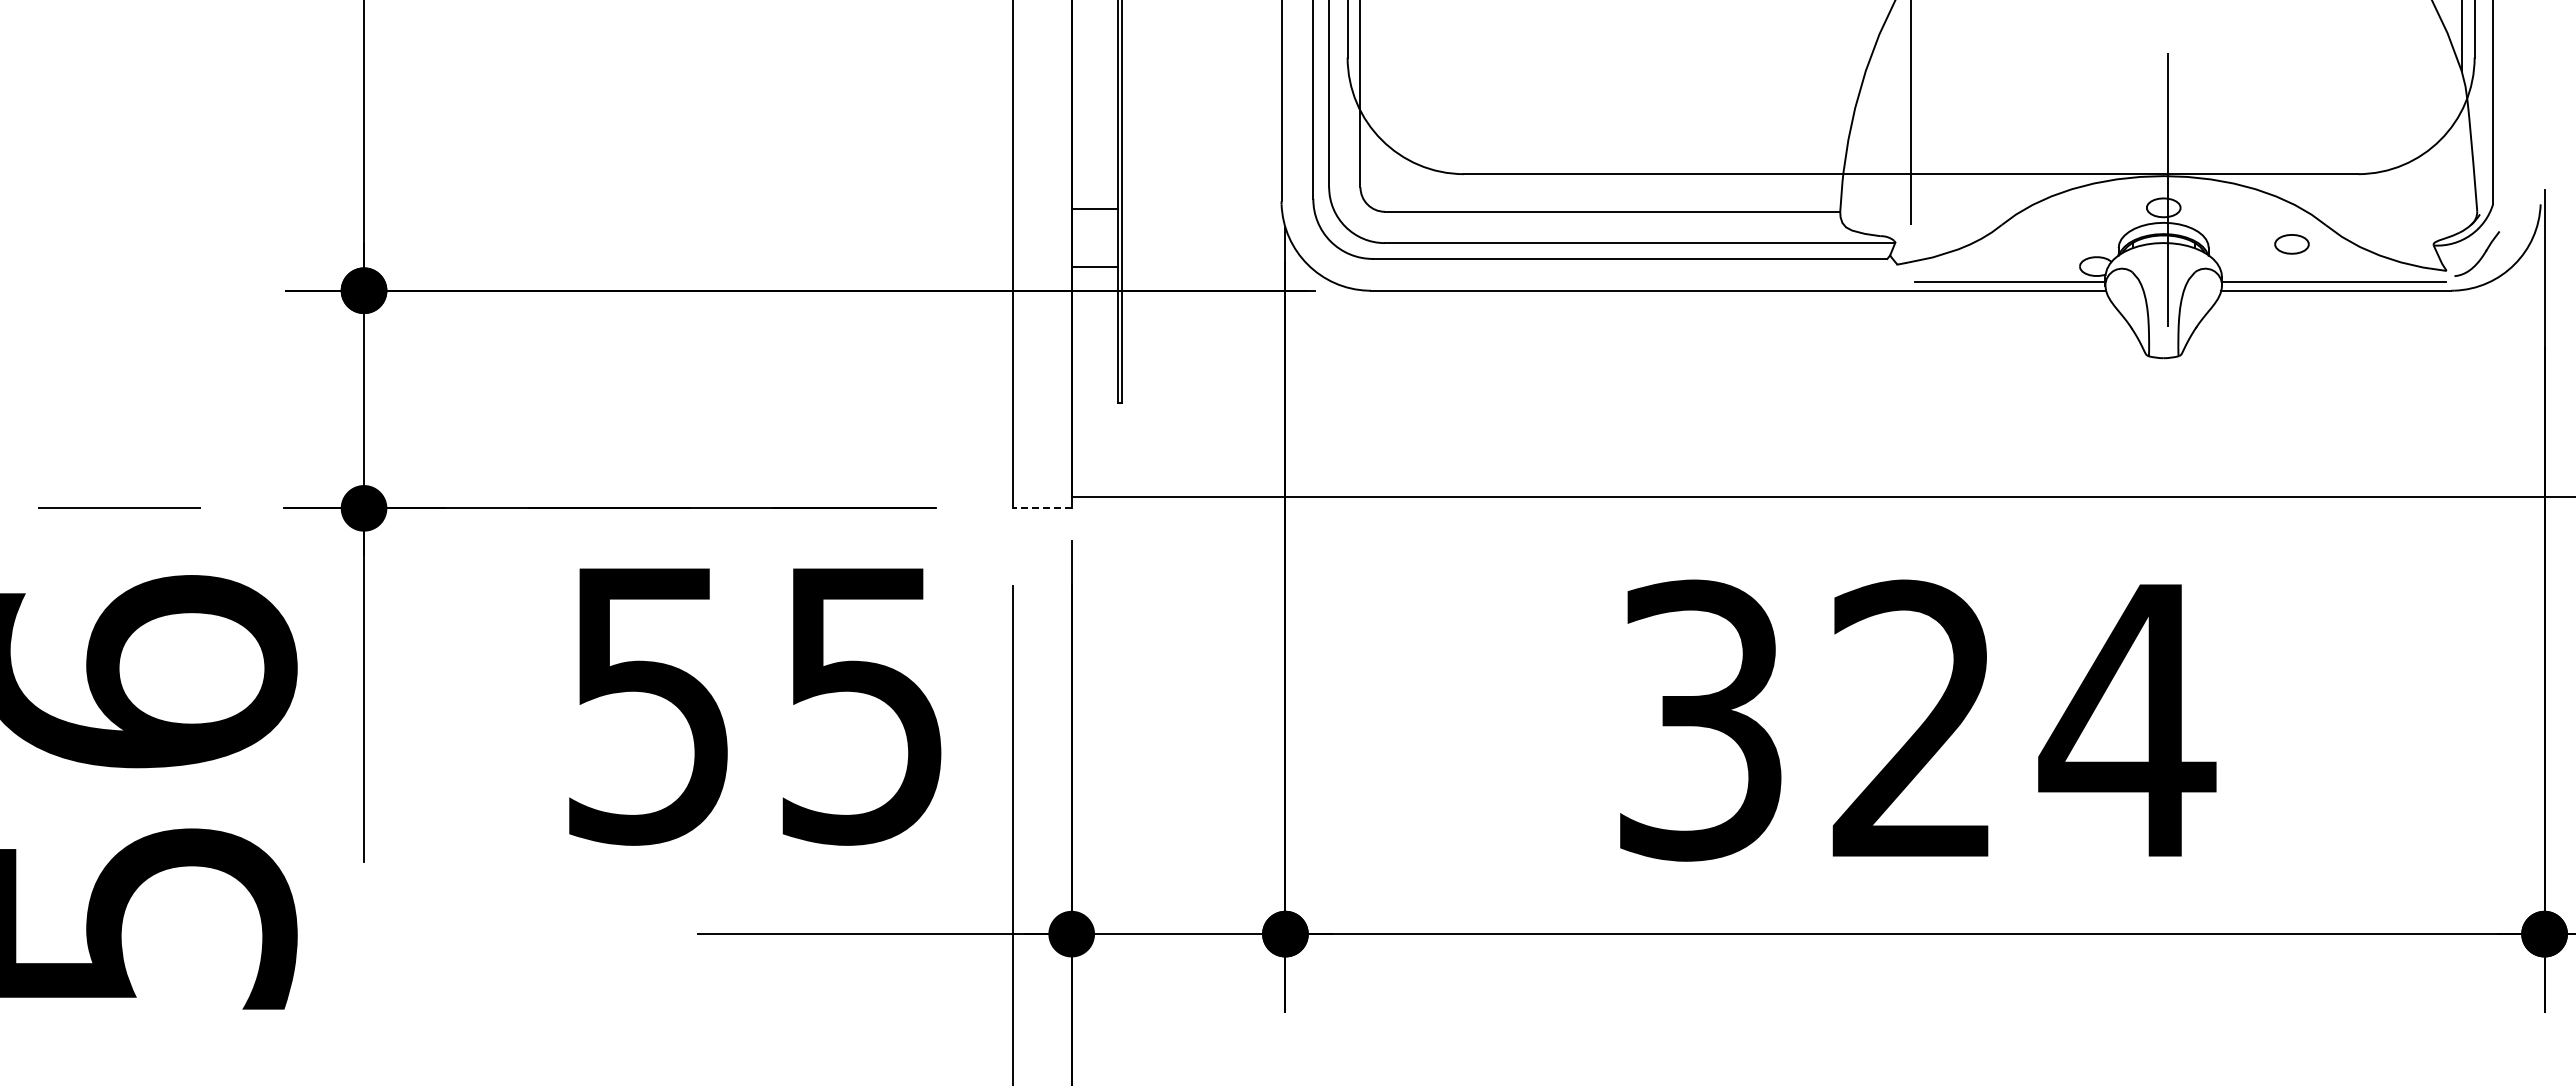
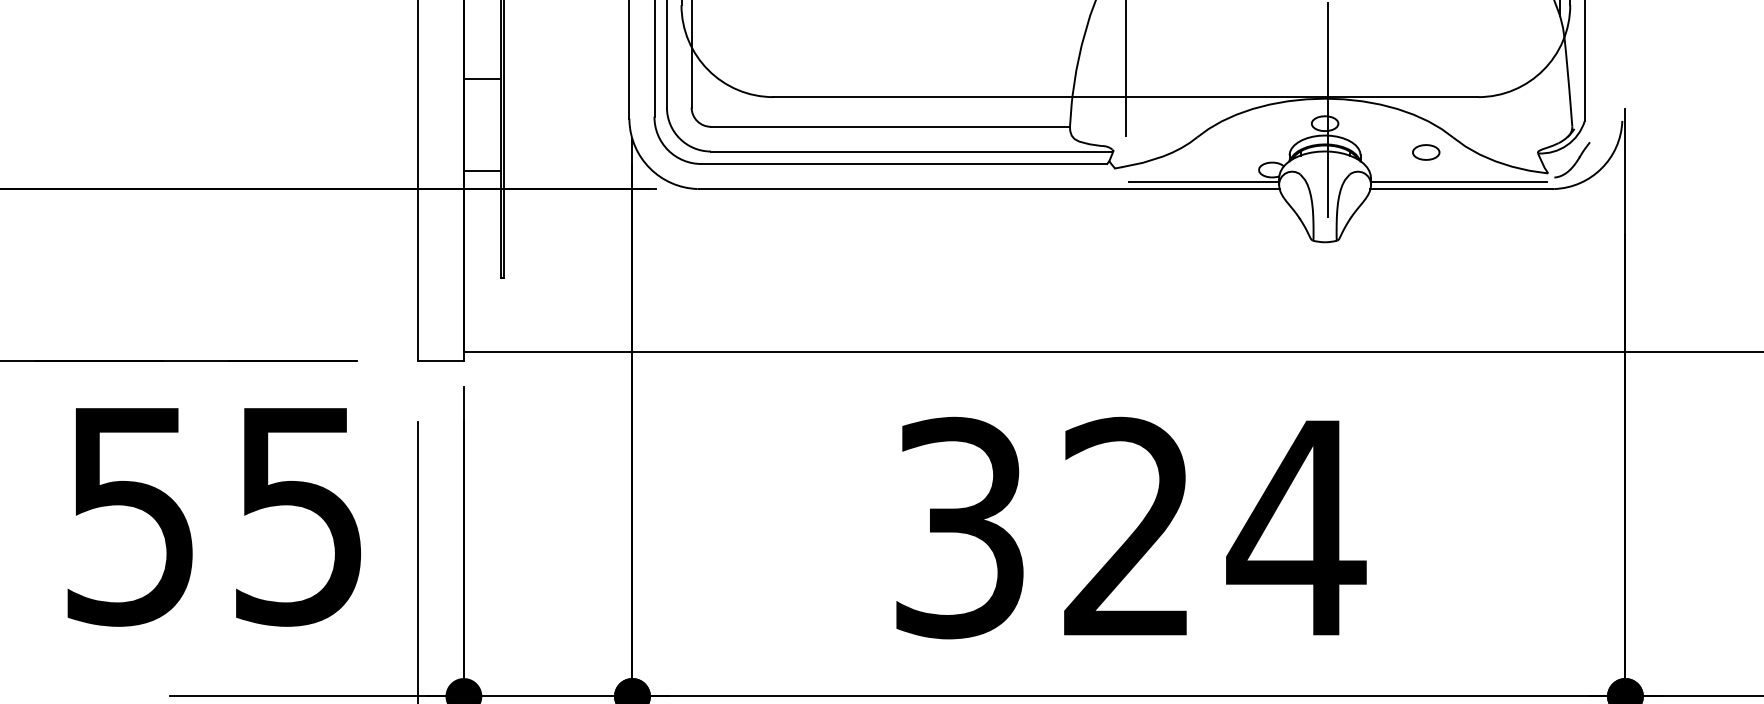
line: (1094, 208) -> (481, 78), moved
line: (1042, 508) -> (440, 360), dashed -> solid

